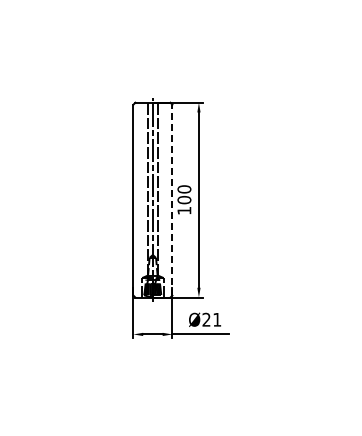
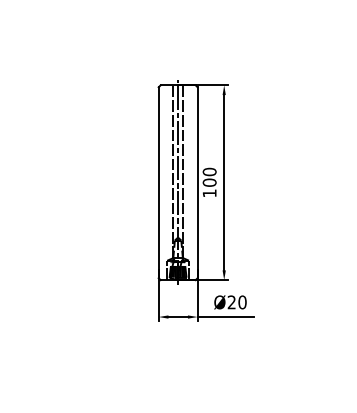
line: (172, 199) -> (197, 182), dashed -> solid
text: (217, 319) -> (242, 302), Ø21 -> Ø20

